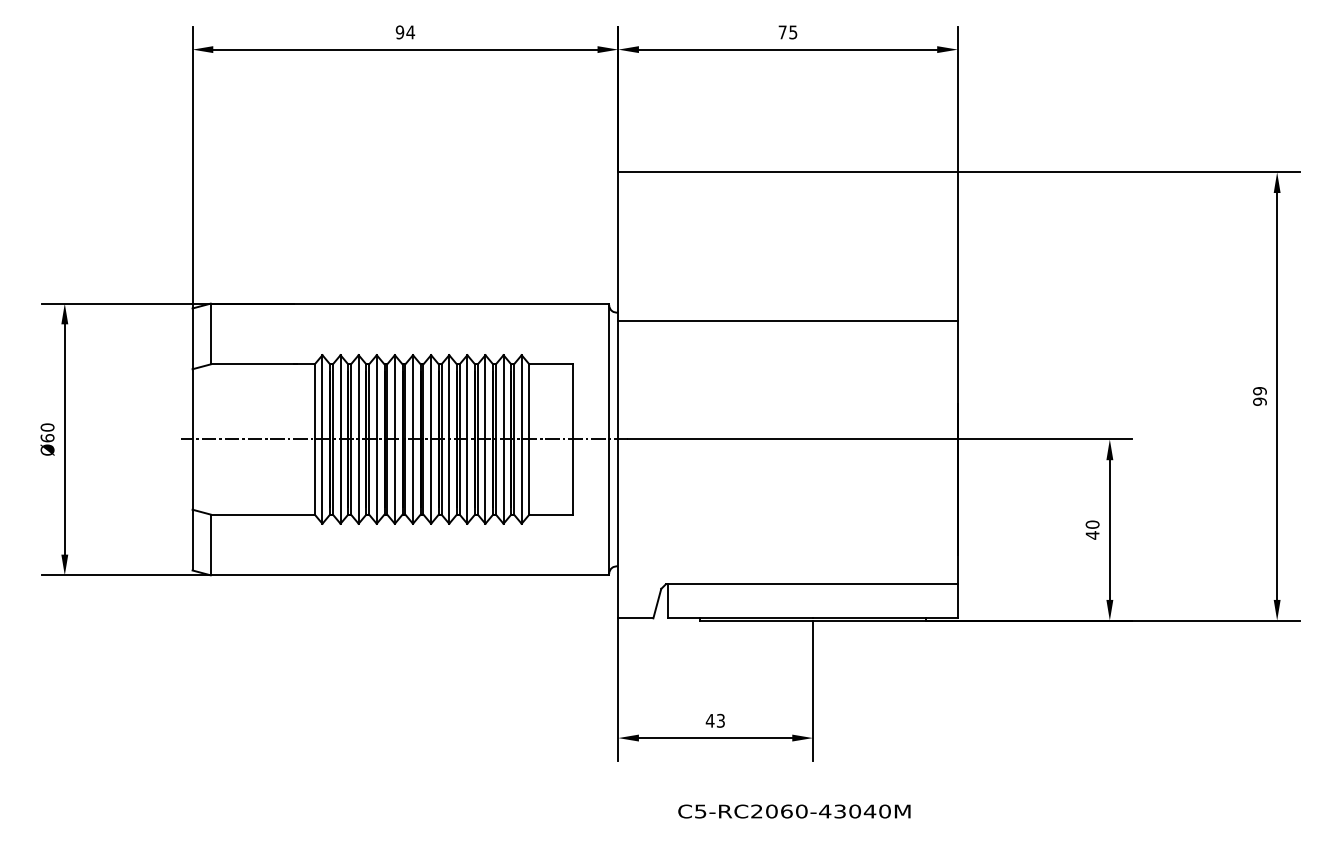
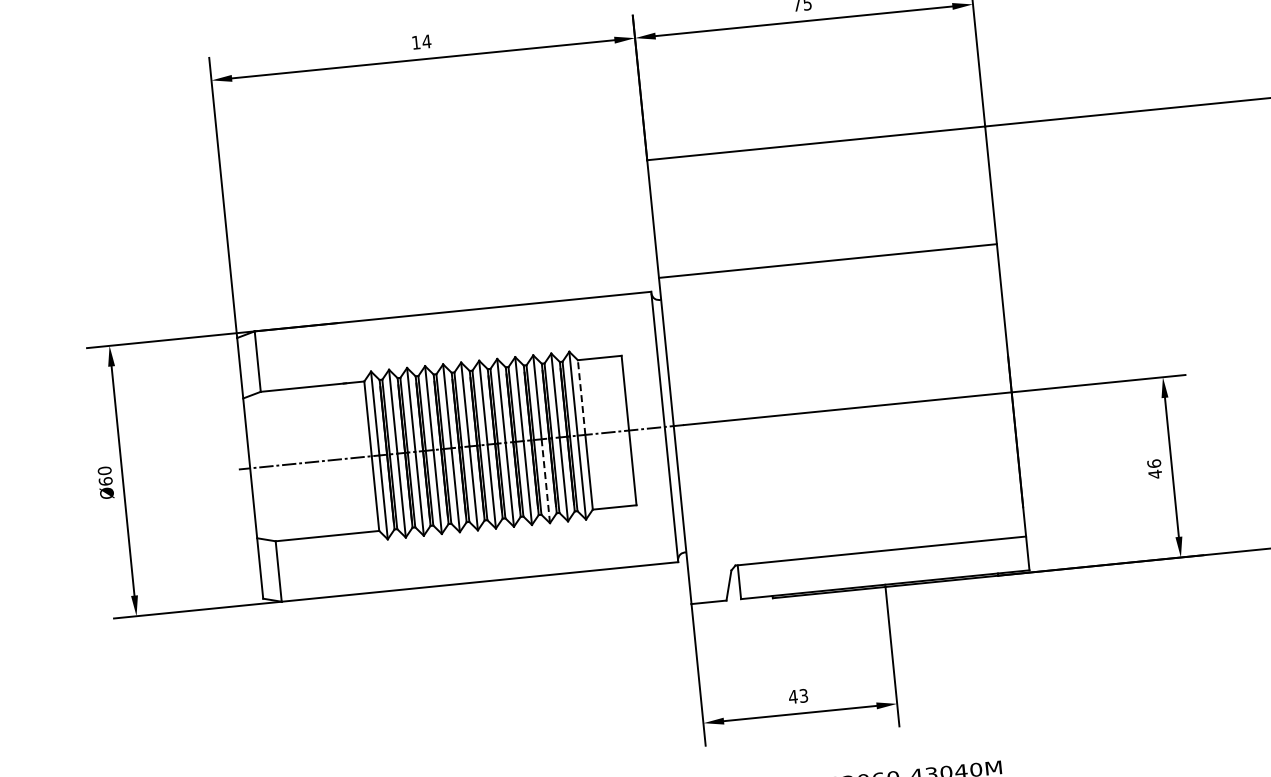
text: (399, 32) -> (415, 42), 94 -> 14
line: (787, 320) -> (827, 261), moved
line: (529, 401) -> (581, 397), solid -> dashed
line: (485, 482) -> (545, 482), solid -> dashed
text: (1092, 524) -> (1154, 463), 40 -> 46

